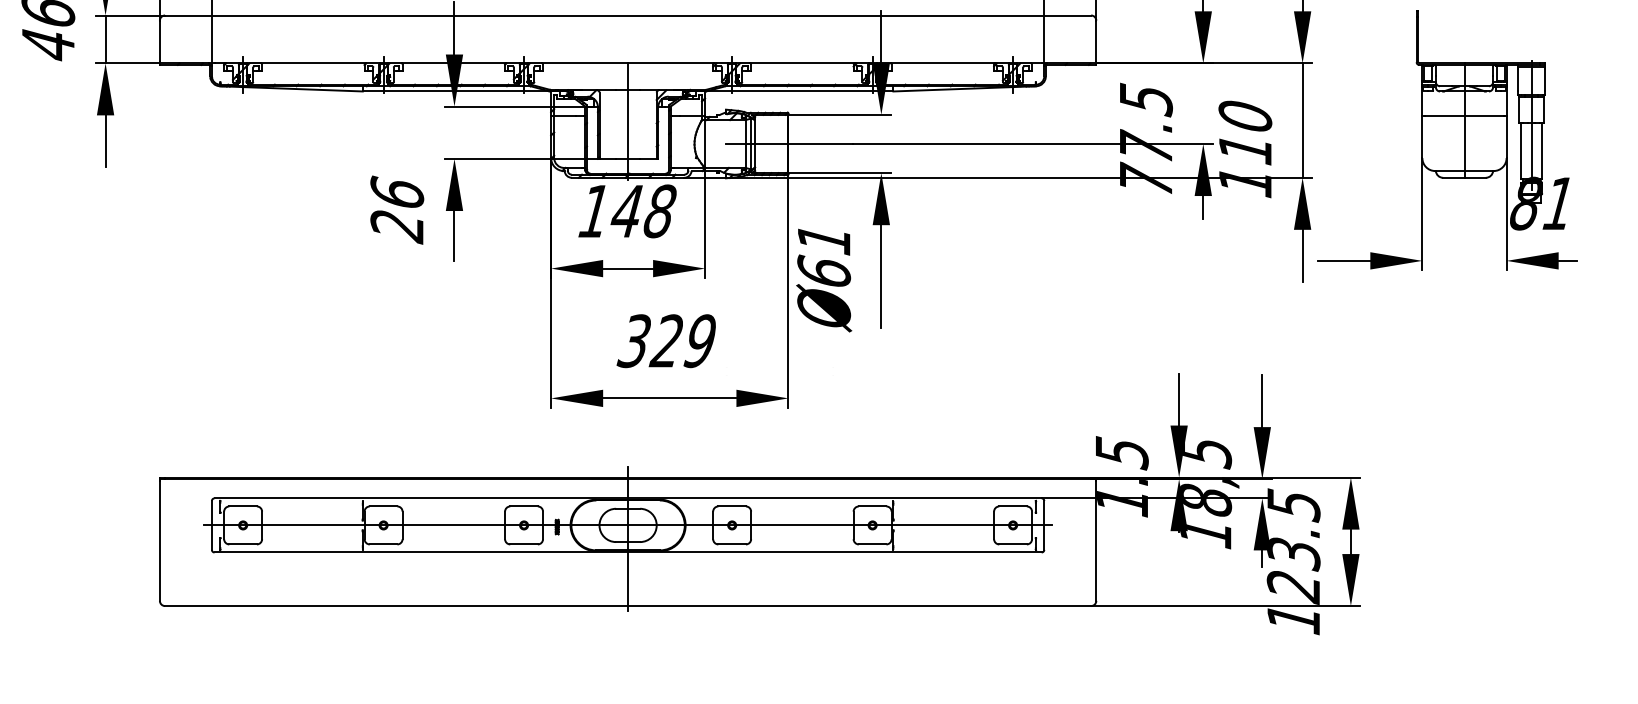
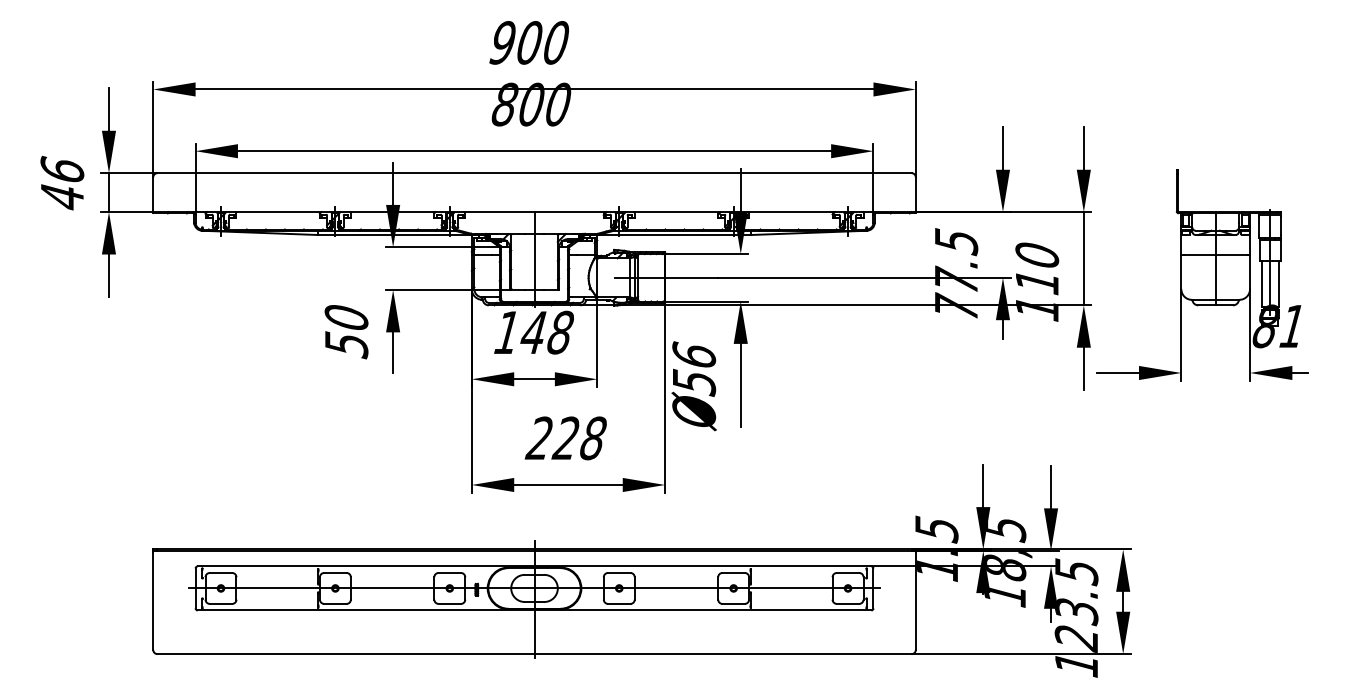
text: (397, 209) -> (346, 331), 26 -> 50
text: (824, 255) -> (694, 368), 61 -> 56
text: (666, 341) -> (565, 438), 329 -> 228

